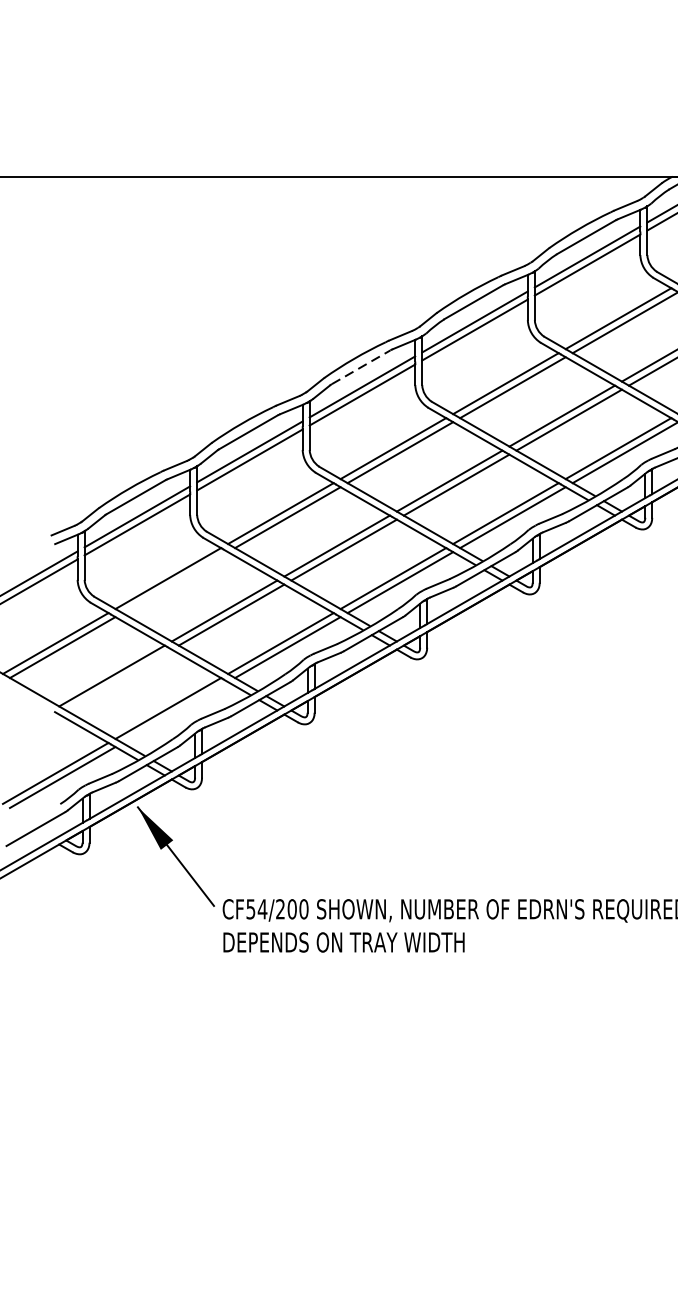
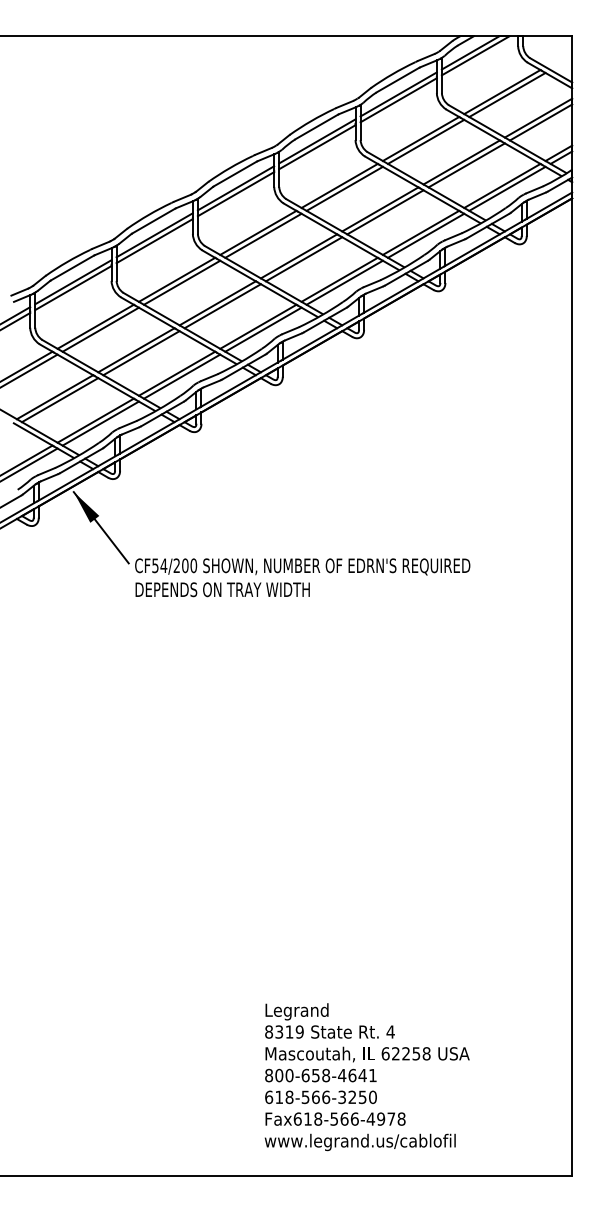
line: (361, 366) -> (235, 173), dashed -> solid
line: (174, 582) -> (100, 329), added
line: (118, 680) -> (59, 400), added
line: (174, 712) -> (100, 423), added

